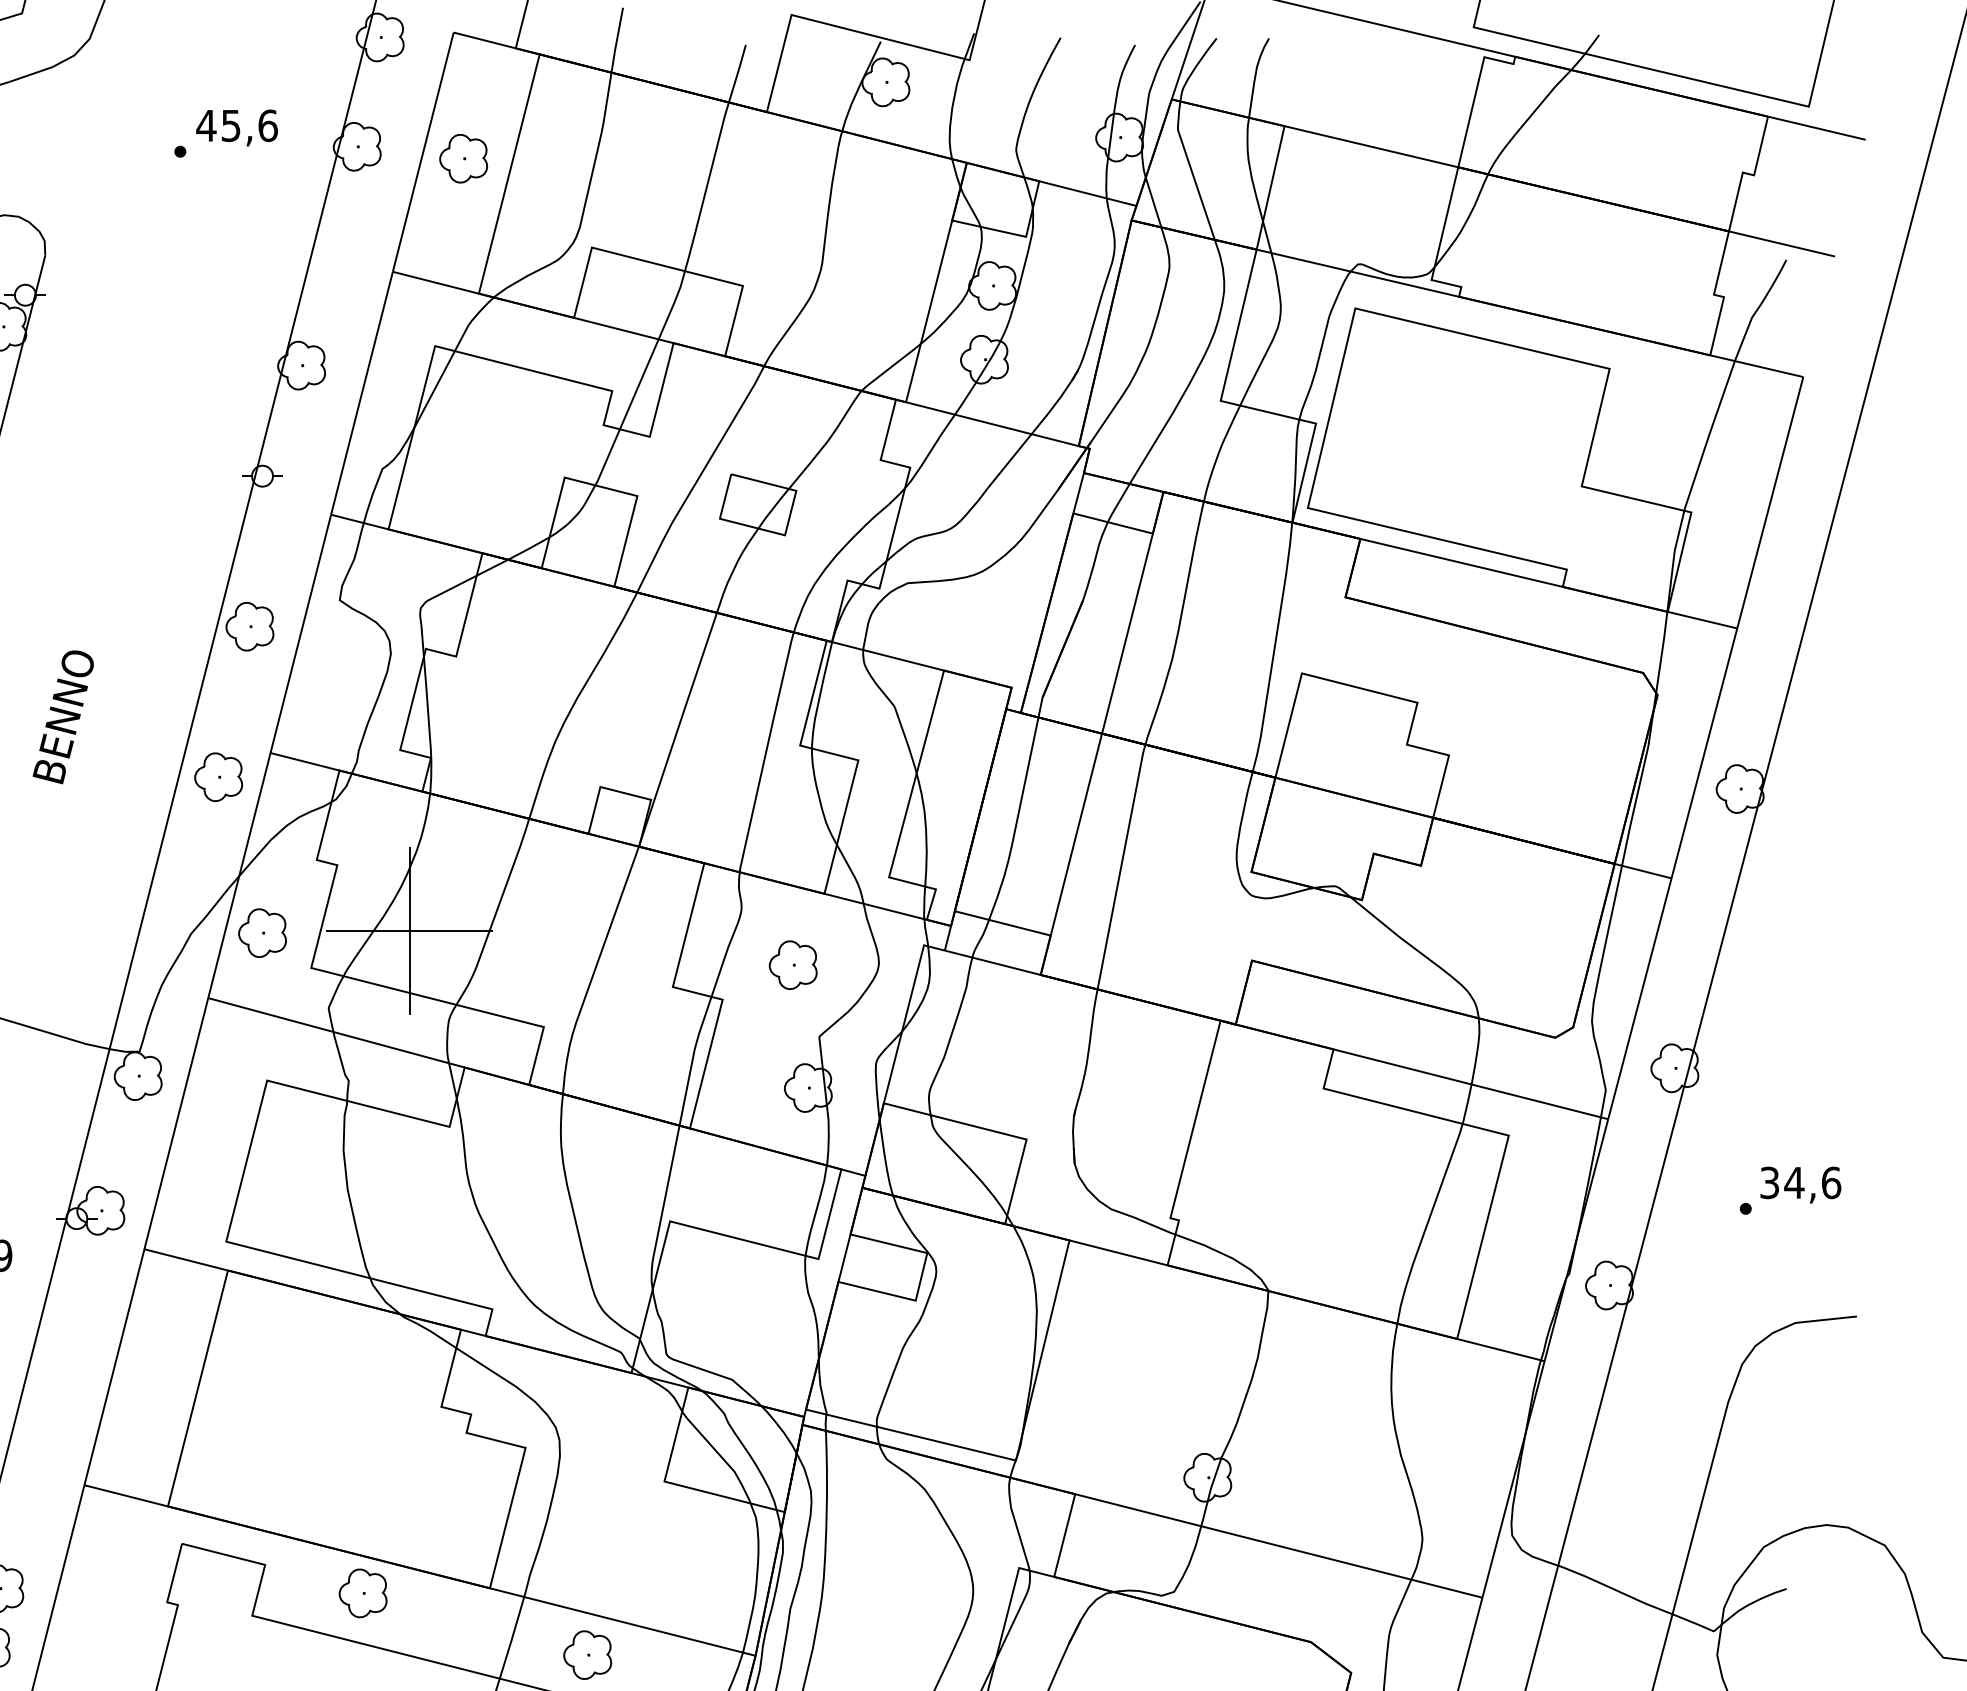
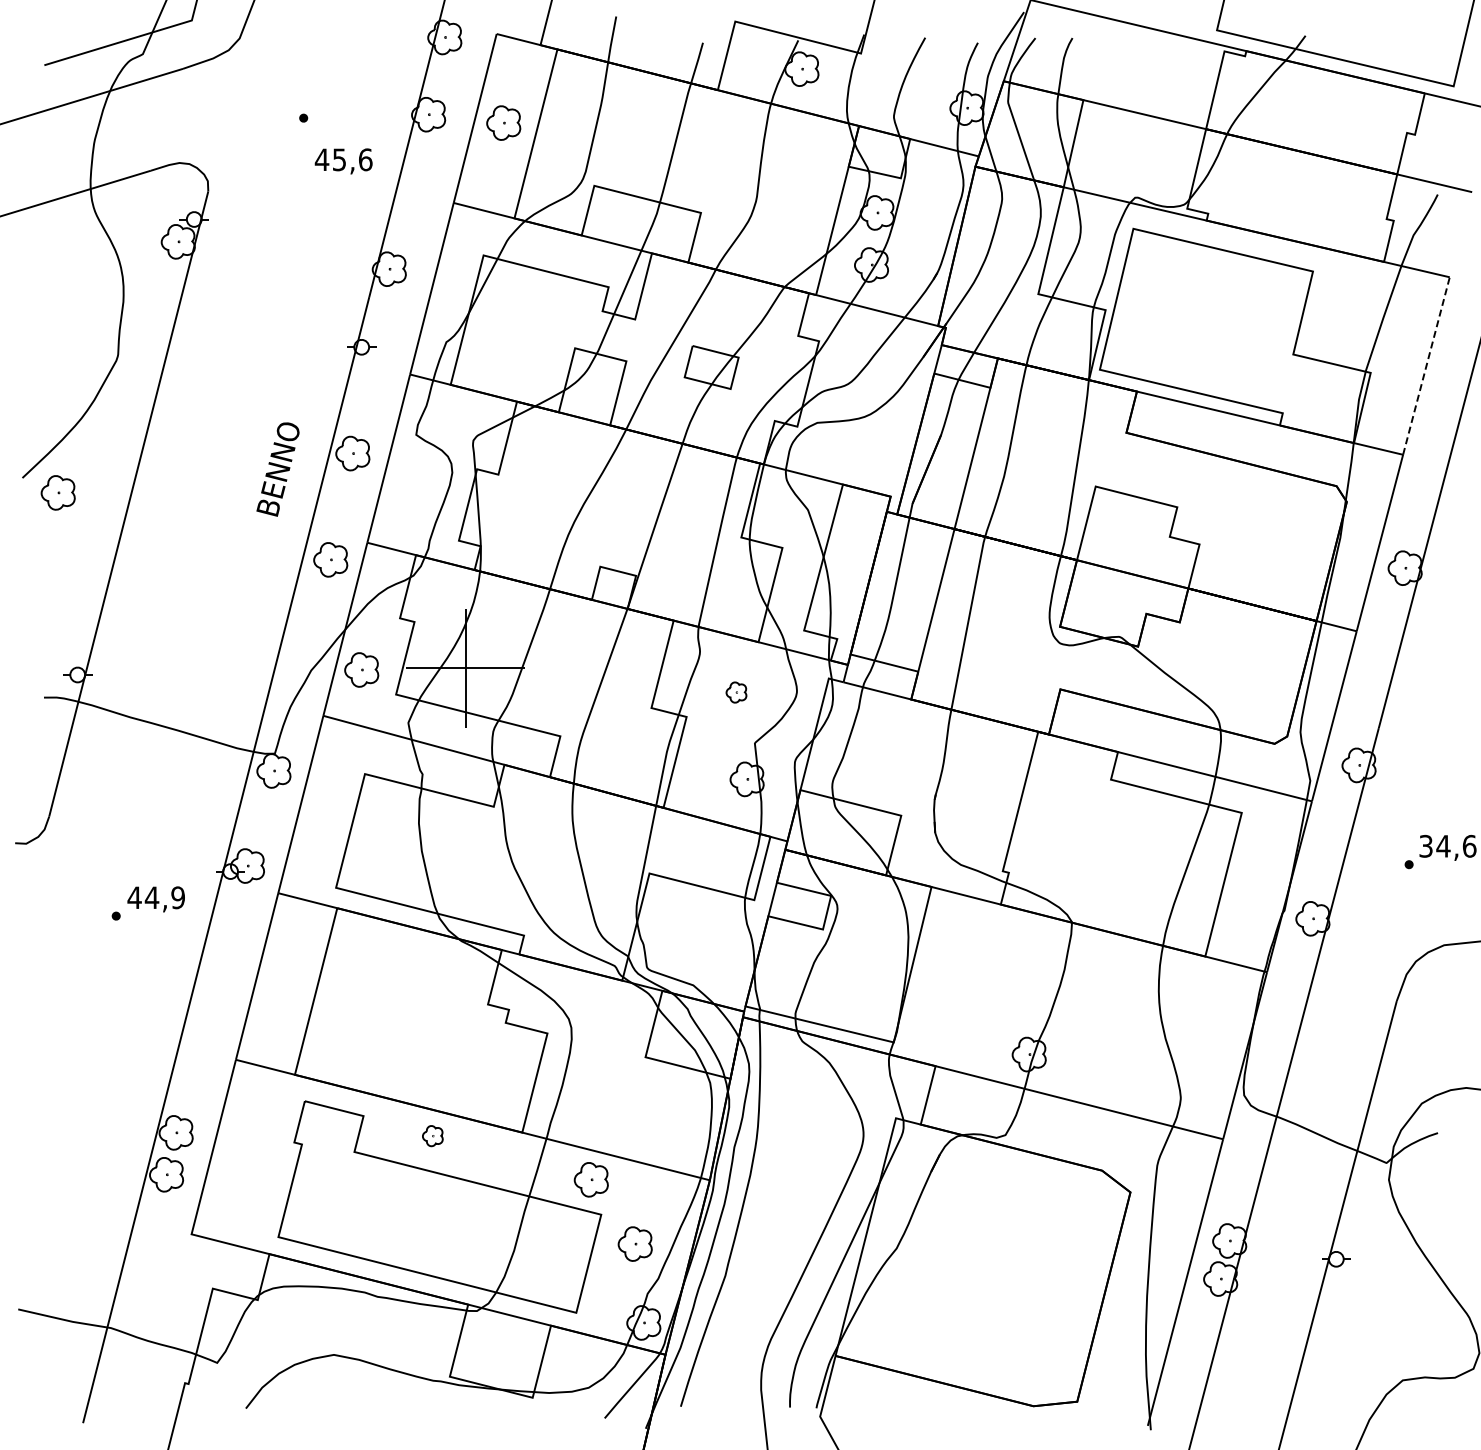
text: (236, 128) -> (343, 161), moved
line: (1770, 503) -> (1426, 366), solid -> dashed
text: (62, 717) -> (277, 469), moved
part: (793, 965) -> (736, 692), size x0.6
part: (362, 1592) -> (432, 1135), size x0.6

